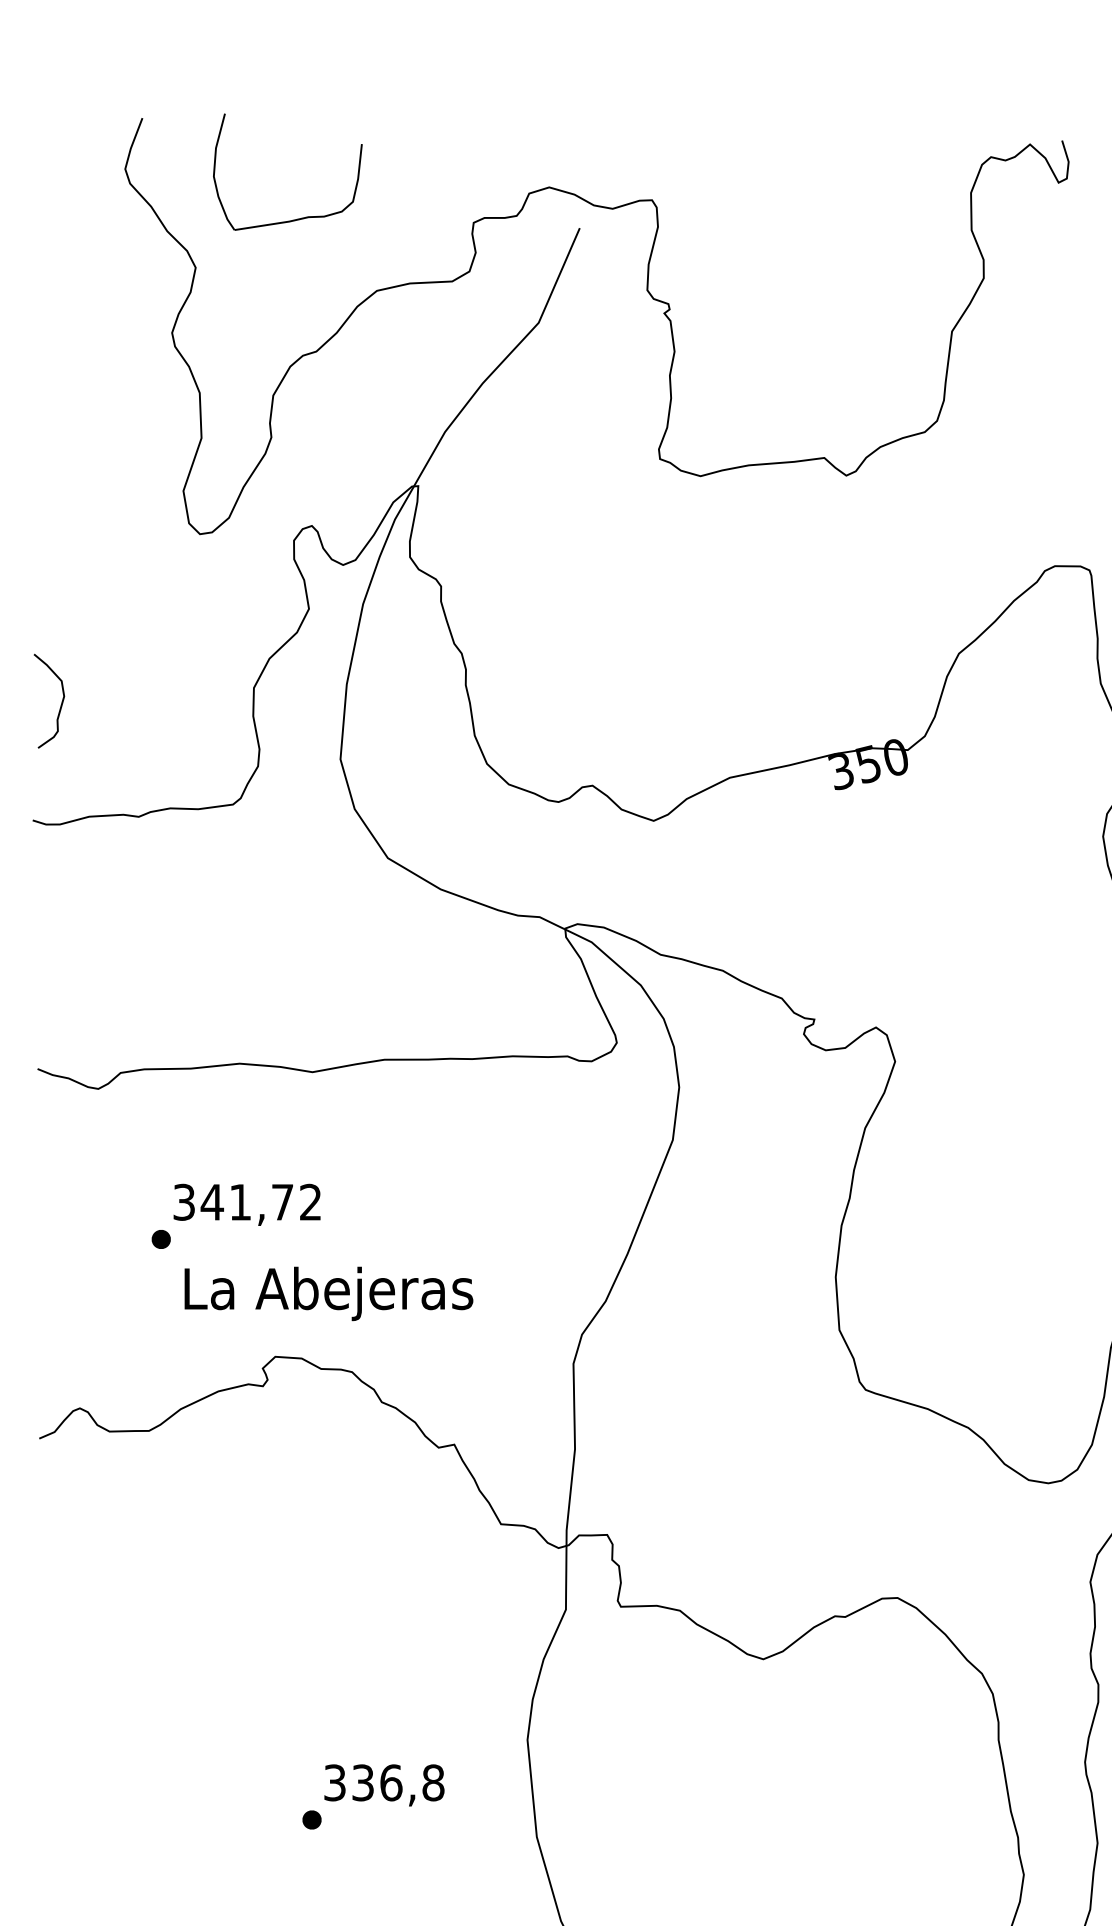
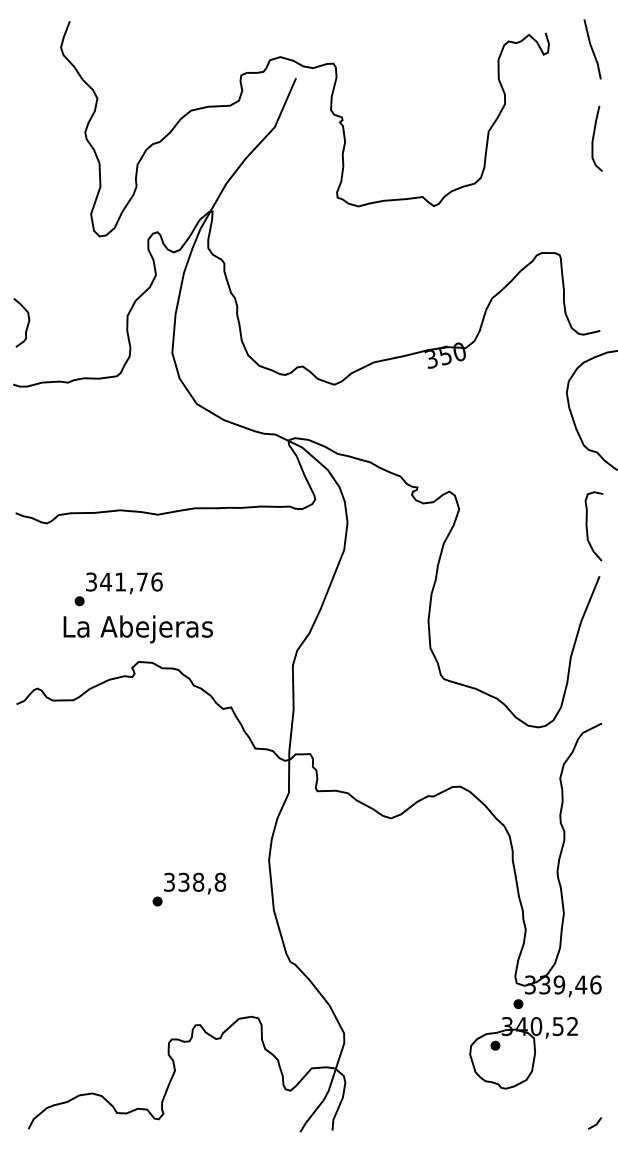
part: (298, 217) -> (150, 72), removed
text: (309, 1201) -> (156, 581), 341,72 -> 341,76
text: (327, 1294) -> (137, 629), moved
text: (391, 1781) -> (198, 881), 336,8 -> 338,8

